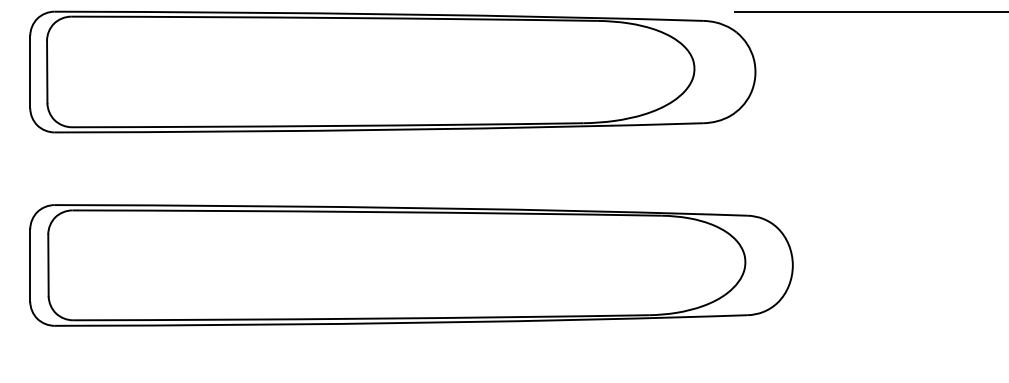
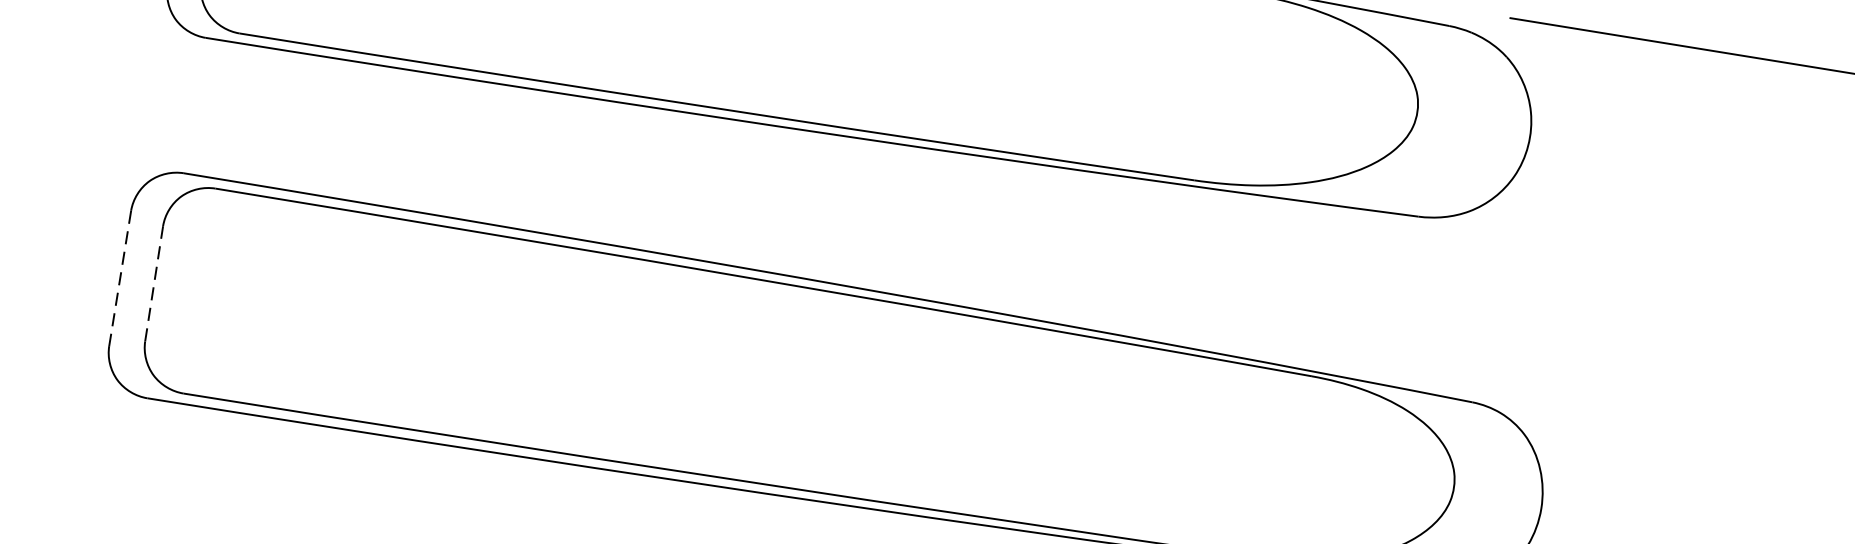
line: (30, 265) -> (120, 278), solid -> dashed
line: (48, 265) -> (154, 283), solid -> dashed

